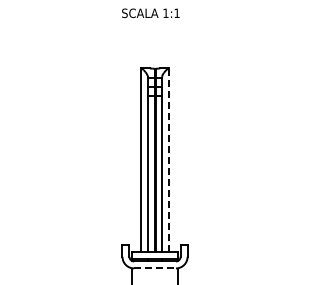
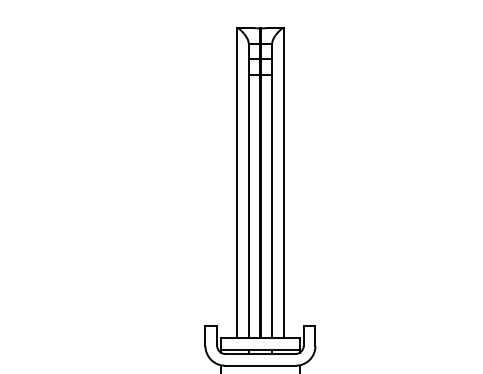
line: (168, 160) -> (283, 183), dashed -> solid
line: (155, 268) -> (261, 365), dashed -> solid

